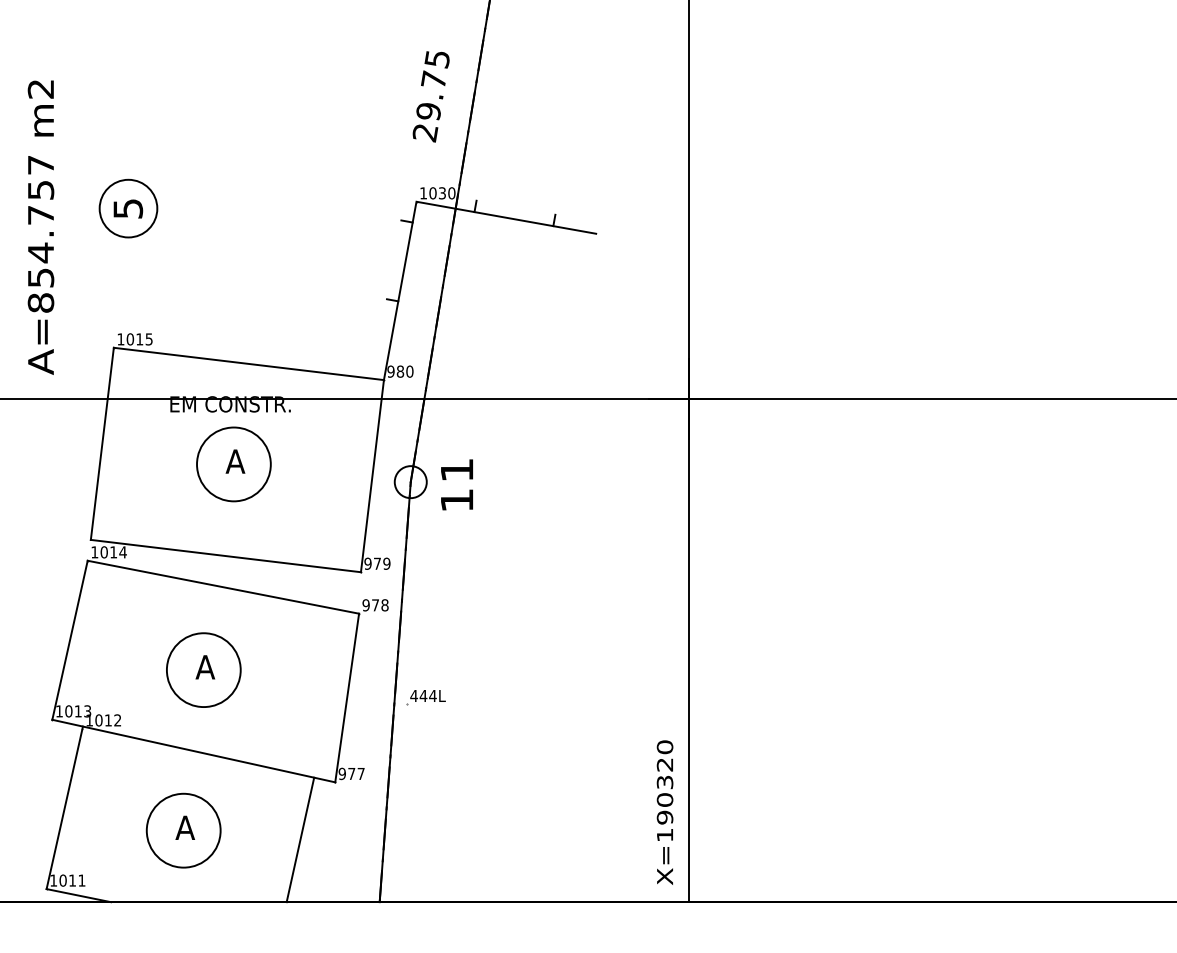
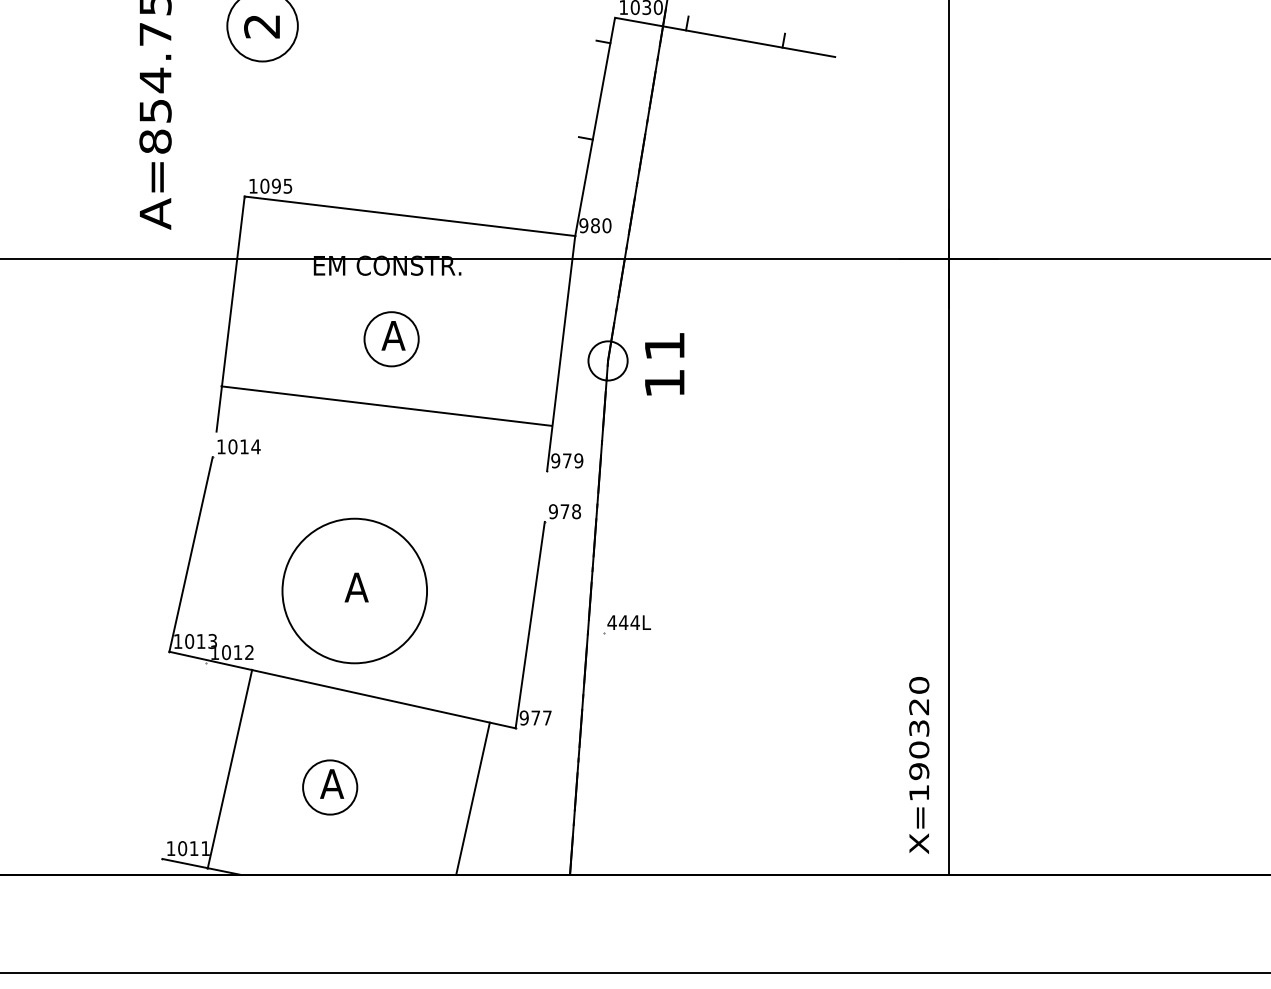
text: (128, 208) -> (262, 26), 5 -> 2
text: (139, 339) -> (276, 186), 1015 -> 1095
circle: (233, 464) -> (391, 339), size x0.6
line: (225, 555) -> (386, 405), moved
line: (223, 586) -> (378, 488), removed
circle: (203, 670) -> (354, 591), size x1.6
line: (64, 807) -> (229, 768), moved
circle: (183, 830) -> (329, 787), size x0.6

